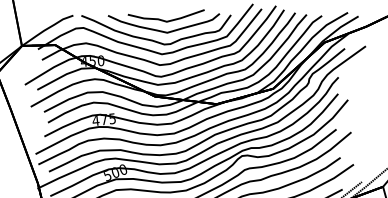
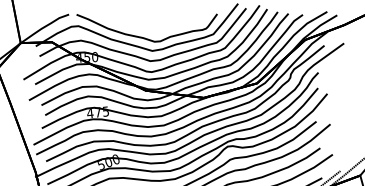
part: (163, 21) -> (153, 20), removed

